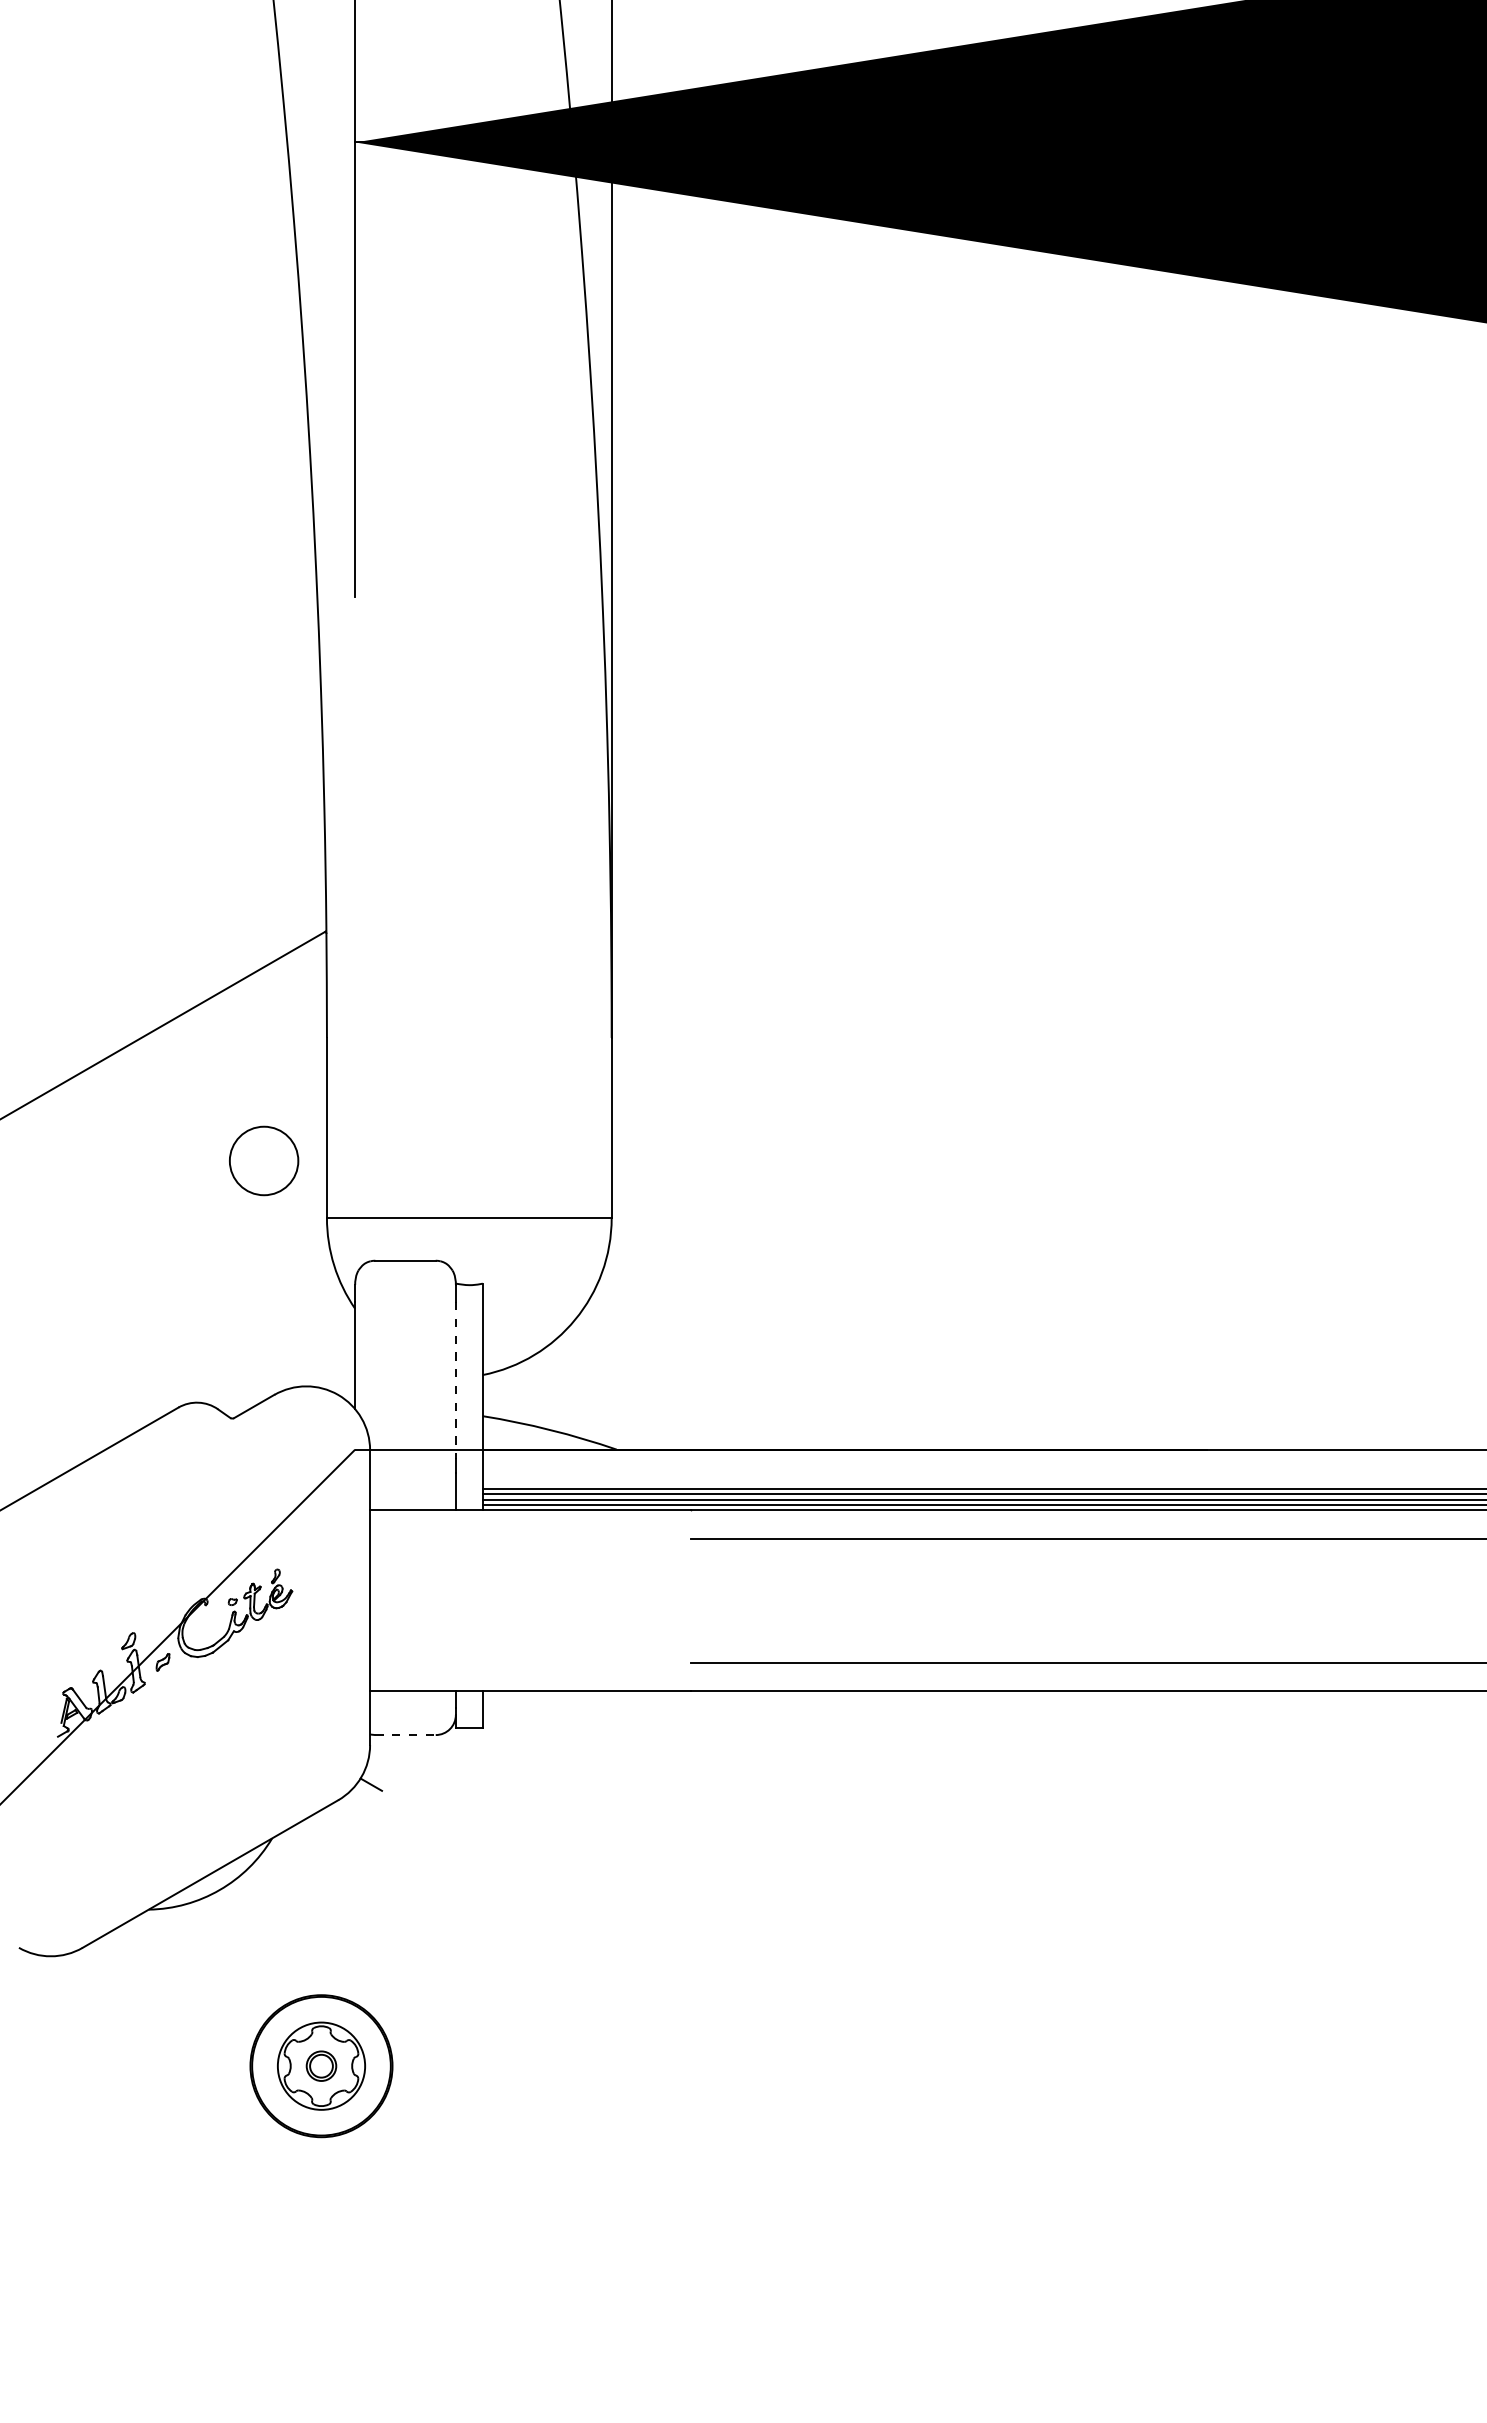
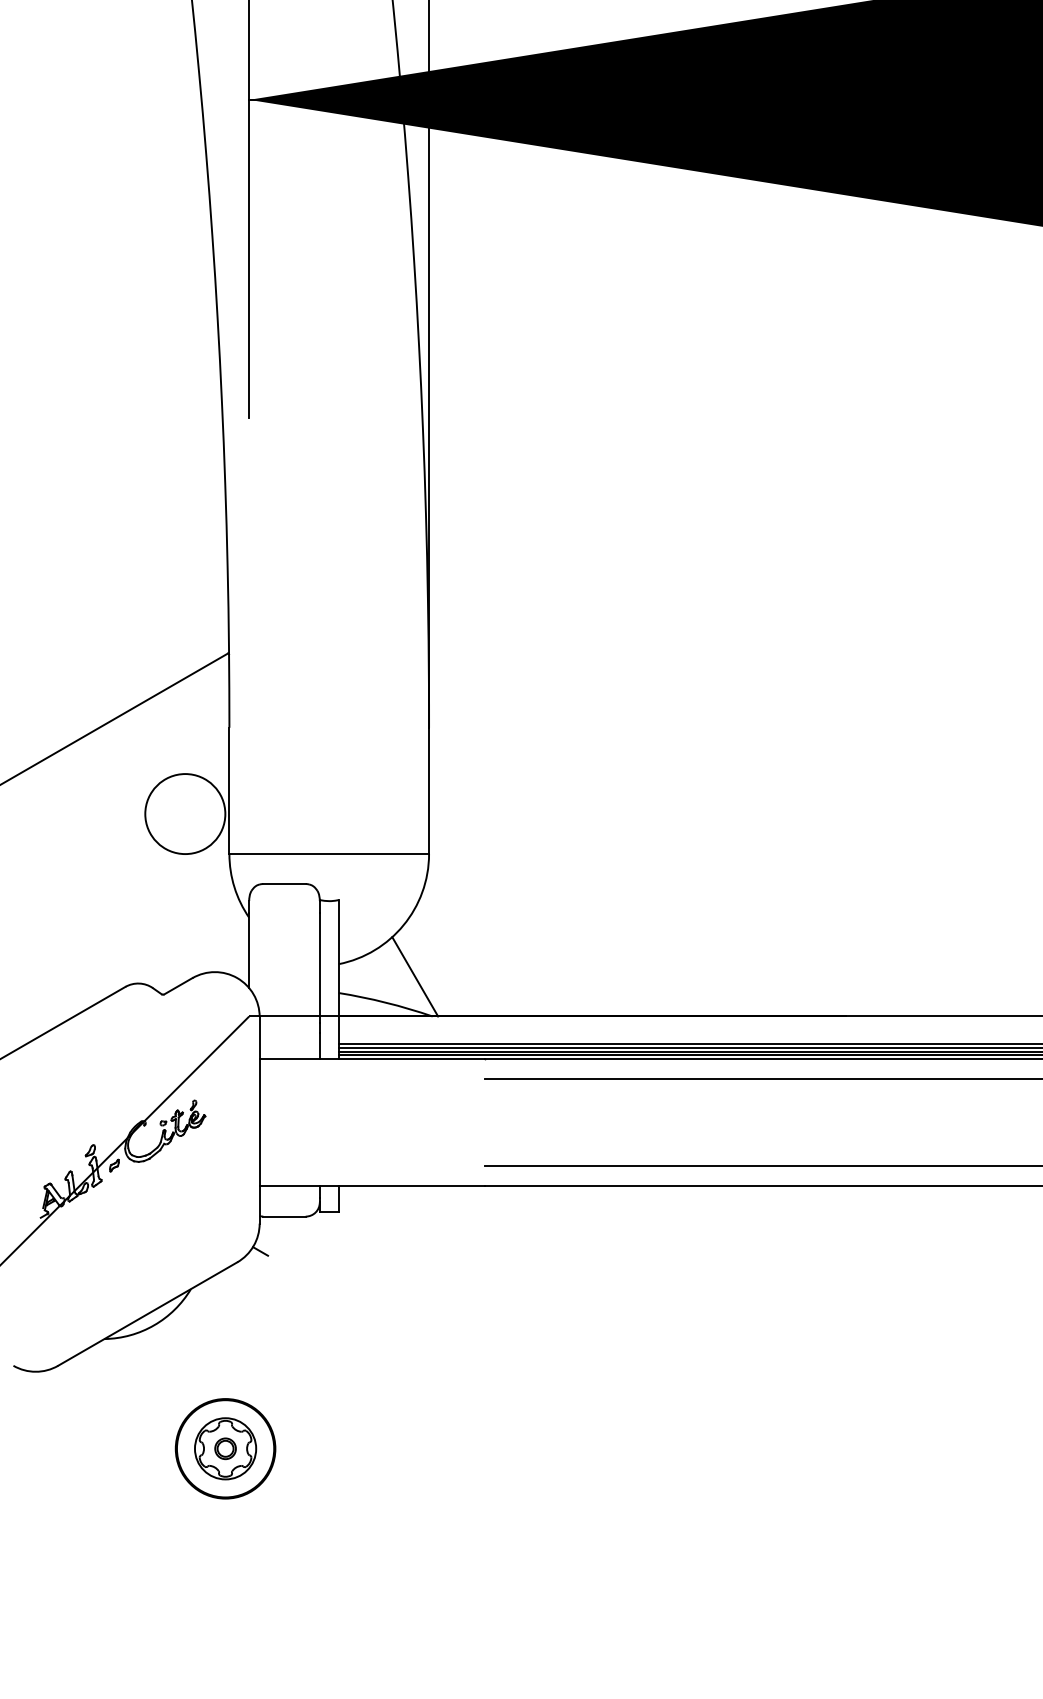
circle: (264, 1160) -> (185, 813), size x1.67
line: (455, 1380) -> (319, 968), dashed -> solid
line: (591, 1392) -> (414, 976), added
line: (406, 1735) -> (285, 1216), dashed -> solid

